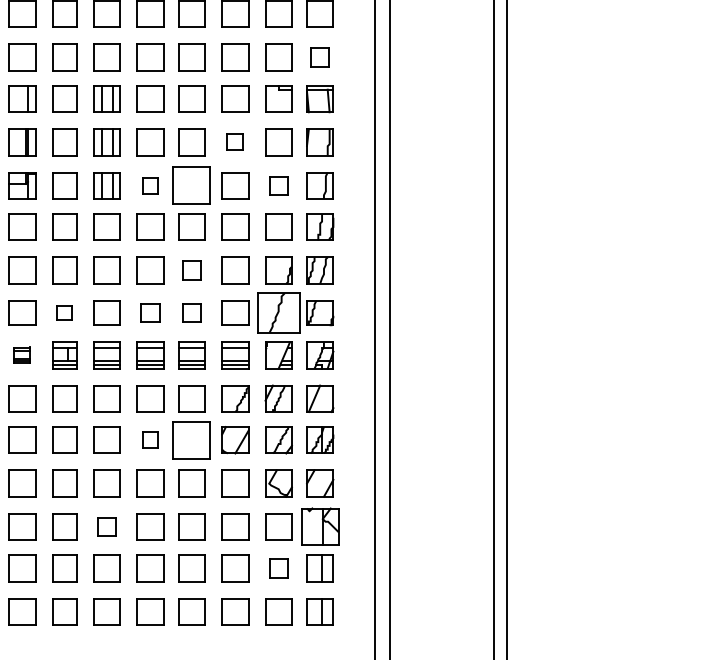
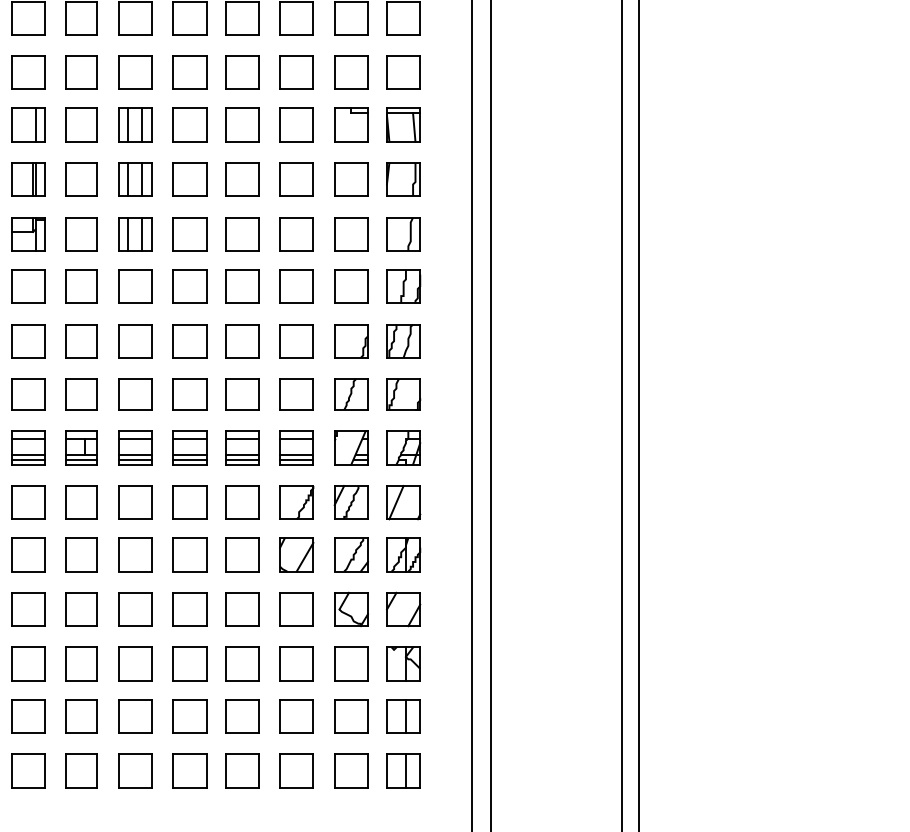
part: (320, 57) -> (403, 72), size x1.43
part: (235, 142) -> (296, 179), size x1.67
part: (150, 185) -> (189, 234), size x1.67
part: (192, 185) -> (242, 234), size x0.71
part: (278, 185) -> (351, 234), size x1.43
part: (192, 270) -> (242, 341), size x1.43
part: (64, 312) -> (81, 394), size x1.67
part: (150, 312) -> (189, 394), size x1.43
part: (192, 312) -> (242, 394), size x1.43
part: (278, 312) -> (351, 394), size x0.62
part: (22, 355) -> (28, 447), size x1.67
part: (150, 439) -> (189, 554), size x1.67
part: (192, 439) -> (242, 554), size x0.71
part: (107, 526) -> (135, 663), size x1.43
part: (320, 526) -> (403, 663), size x0.71
part: (278, 568) -> (351, 716), size x1.43

